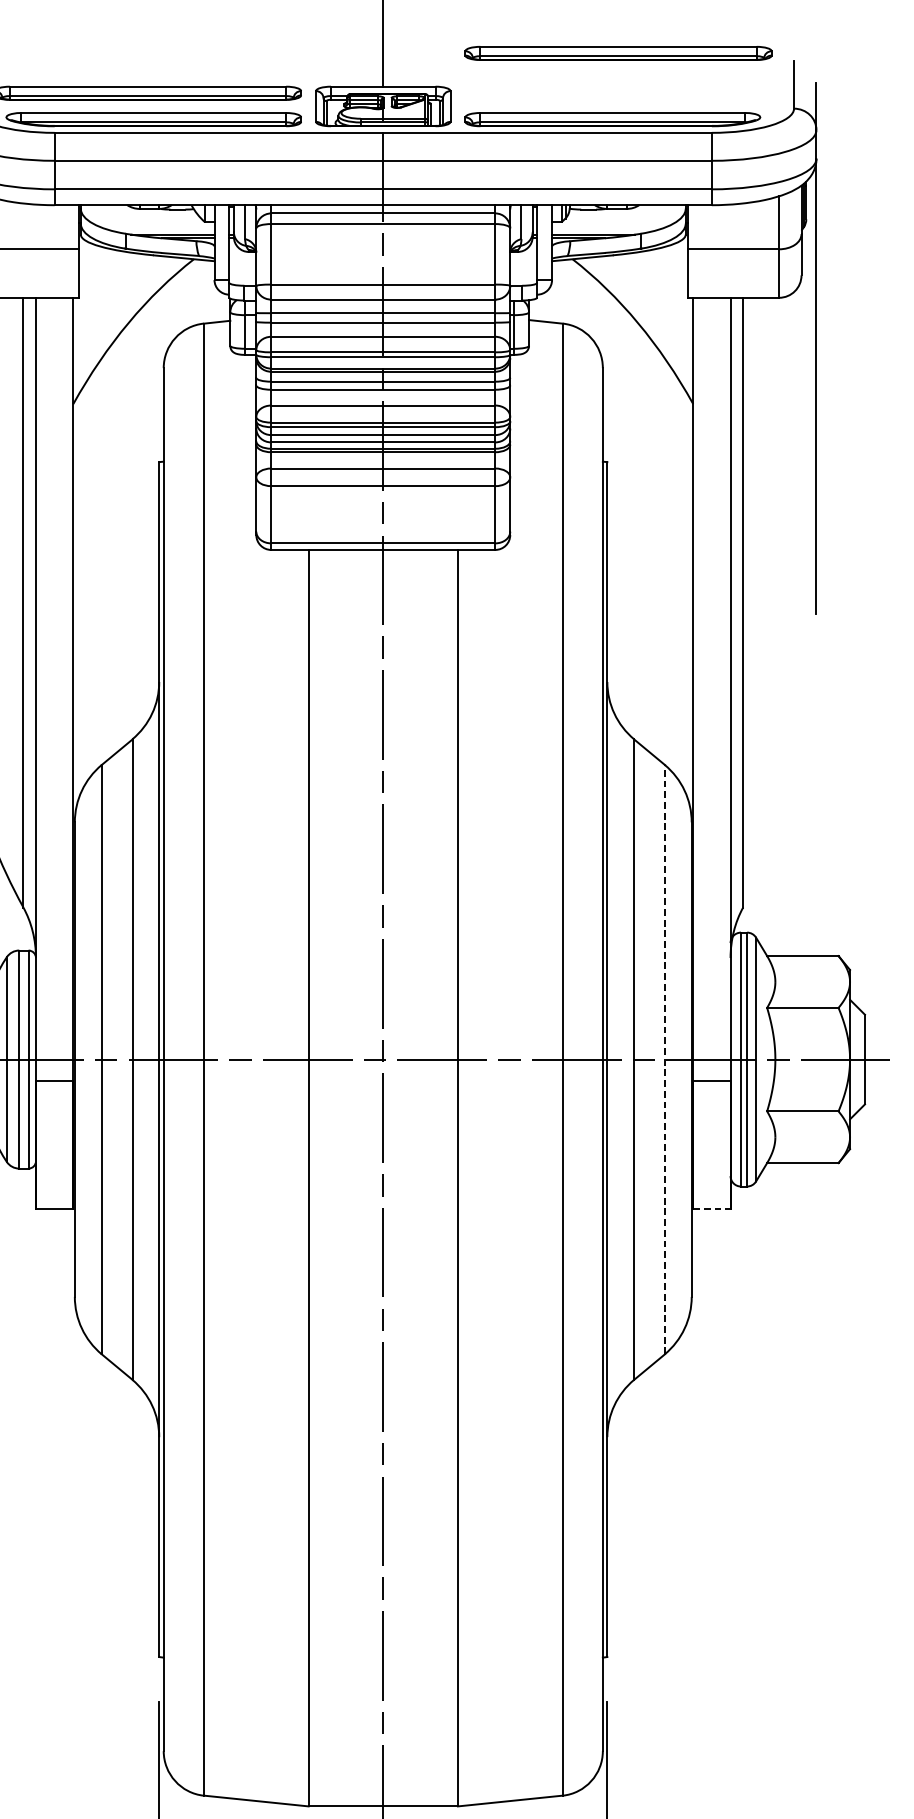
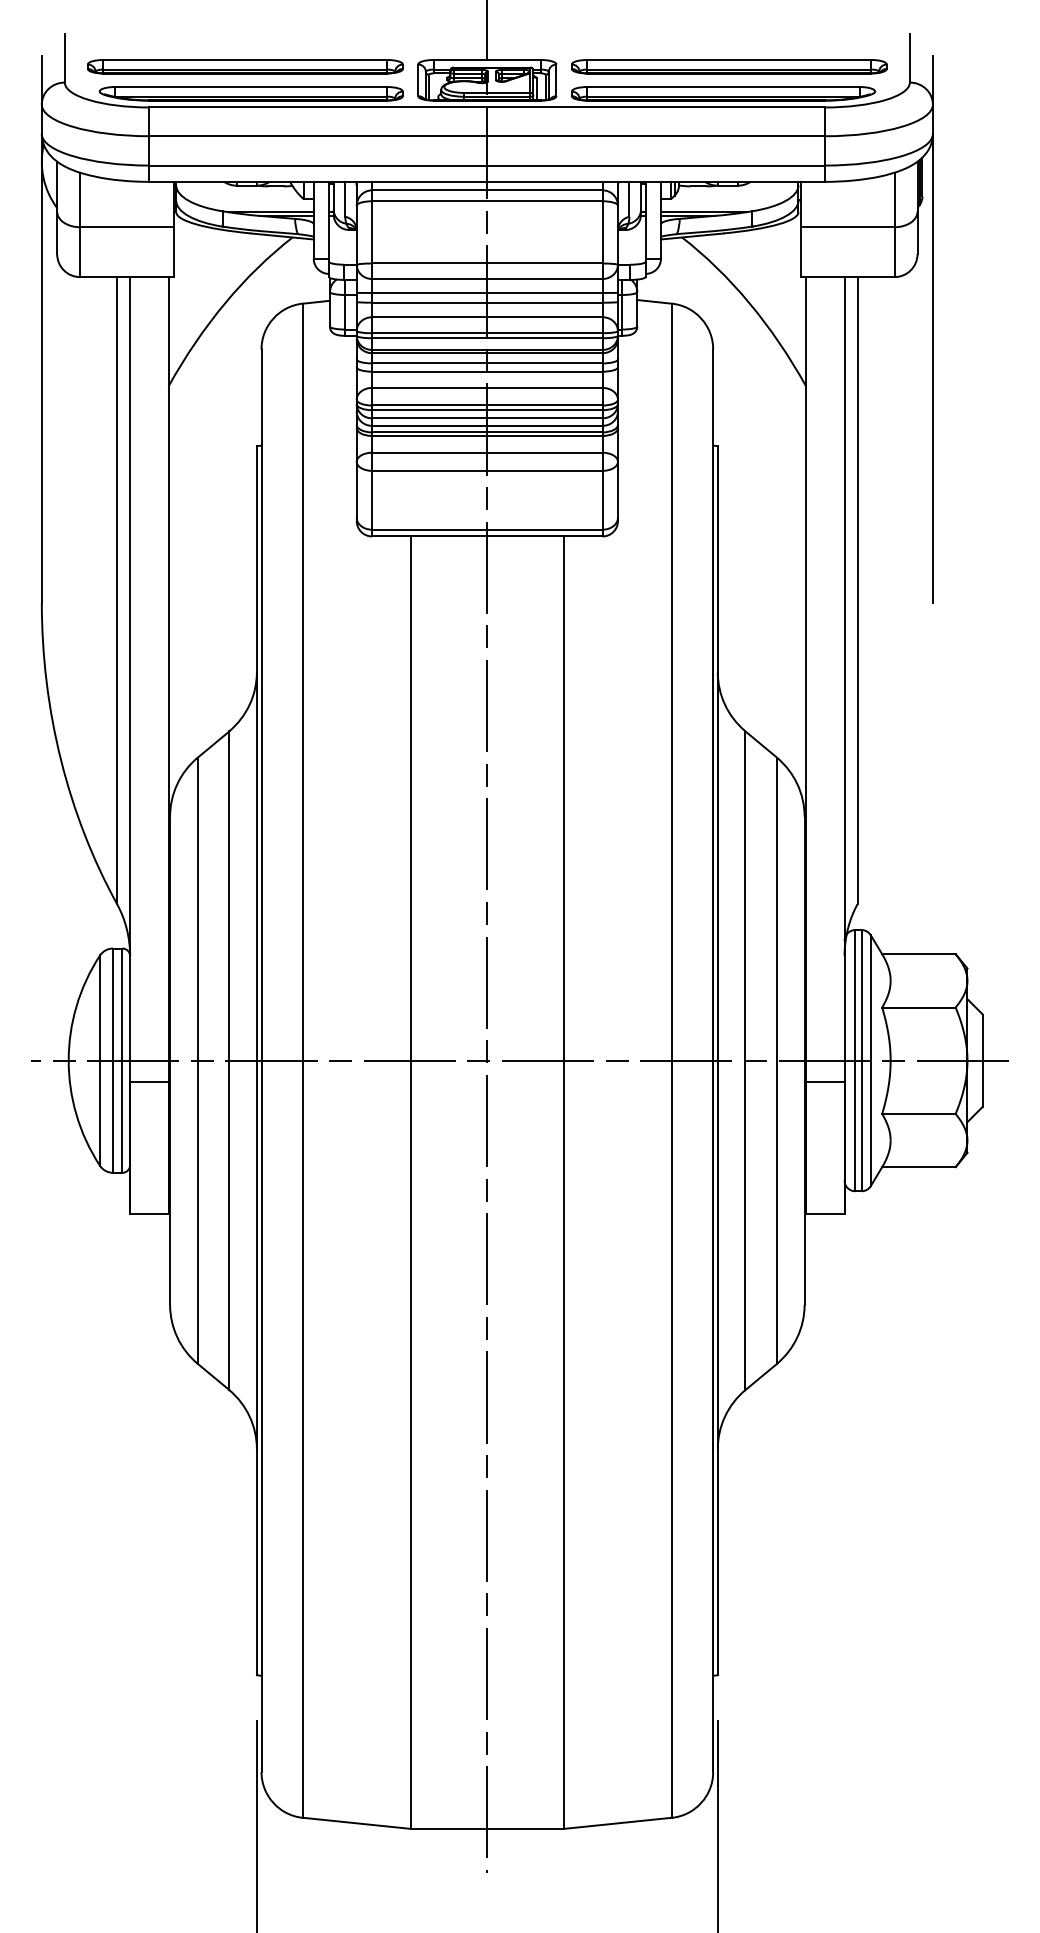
part: (618, 53) -> (729, 66), moved
line: (665, 1059) -> (777, 1060), dashed -> solid
line: (712, 1209) -> (825, 1214), dashed -> solid

